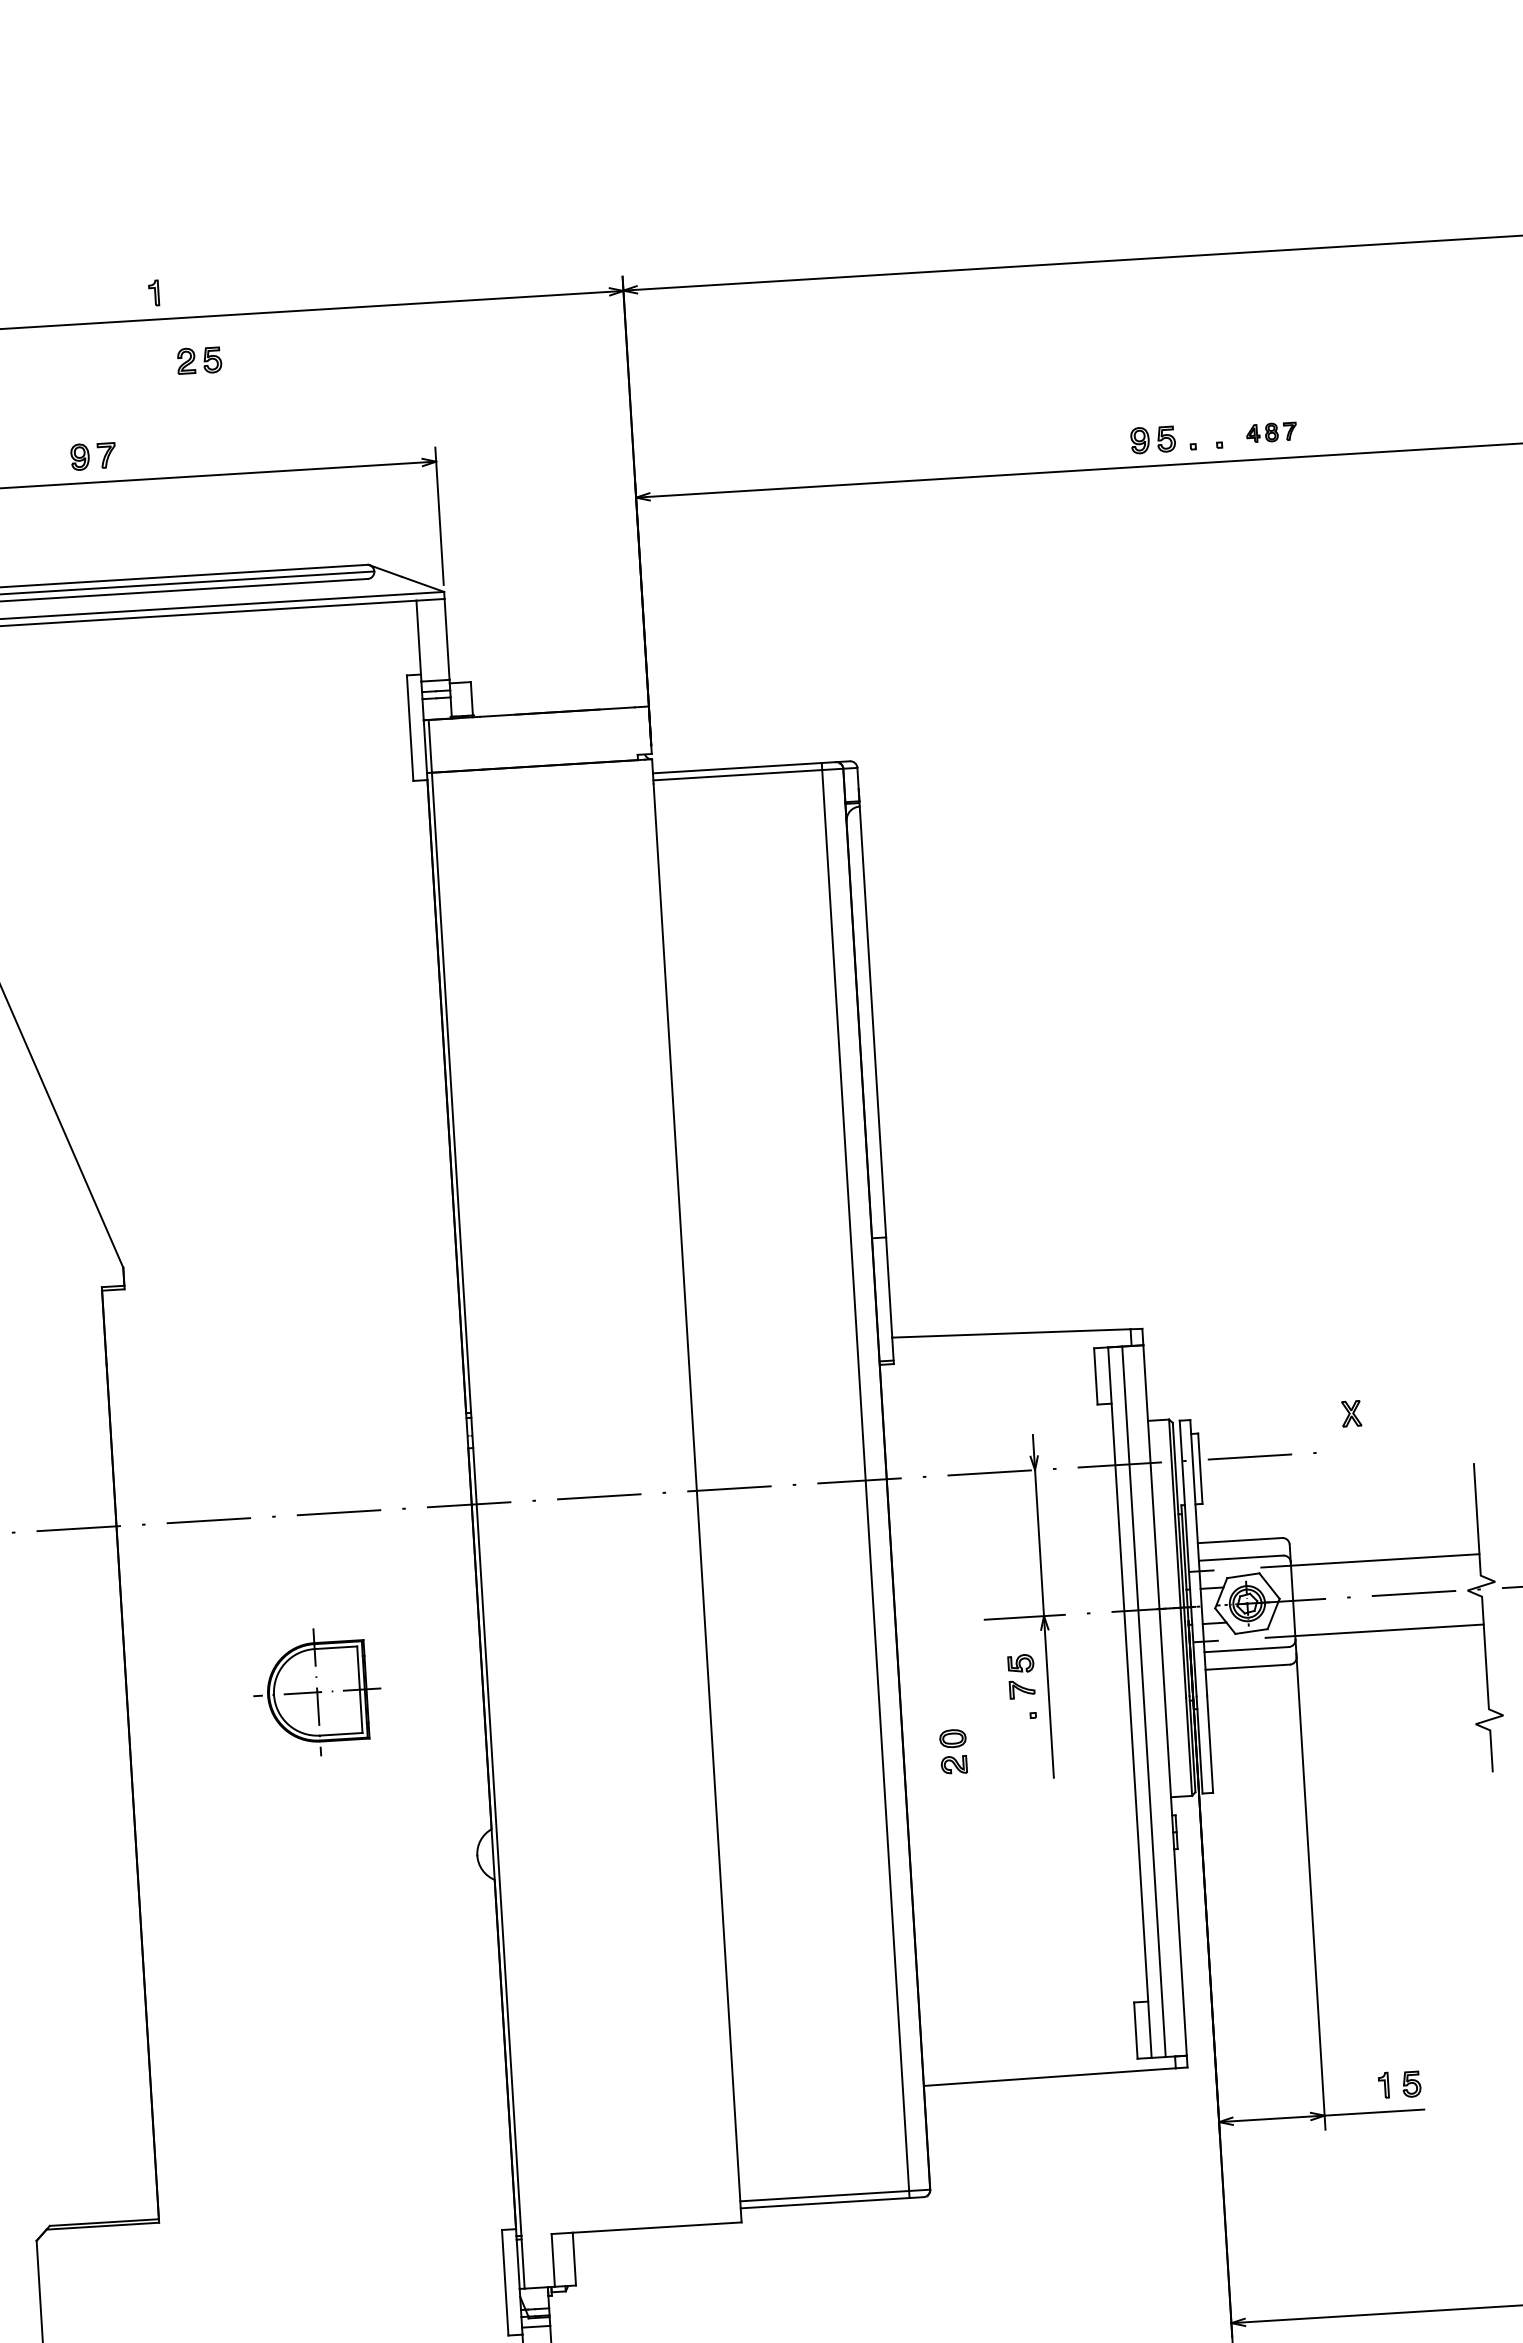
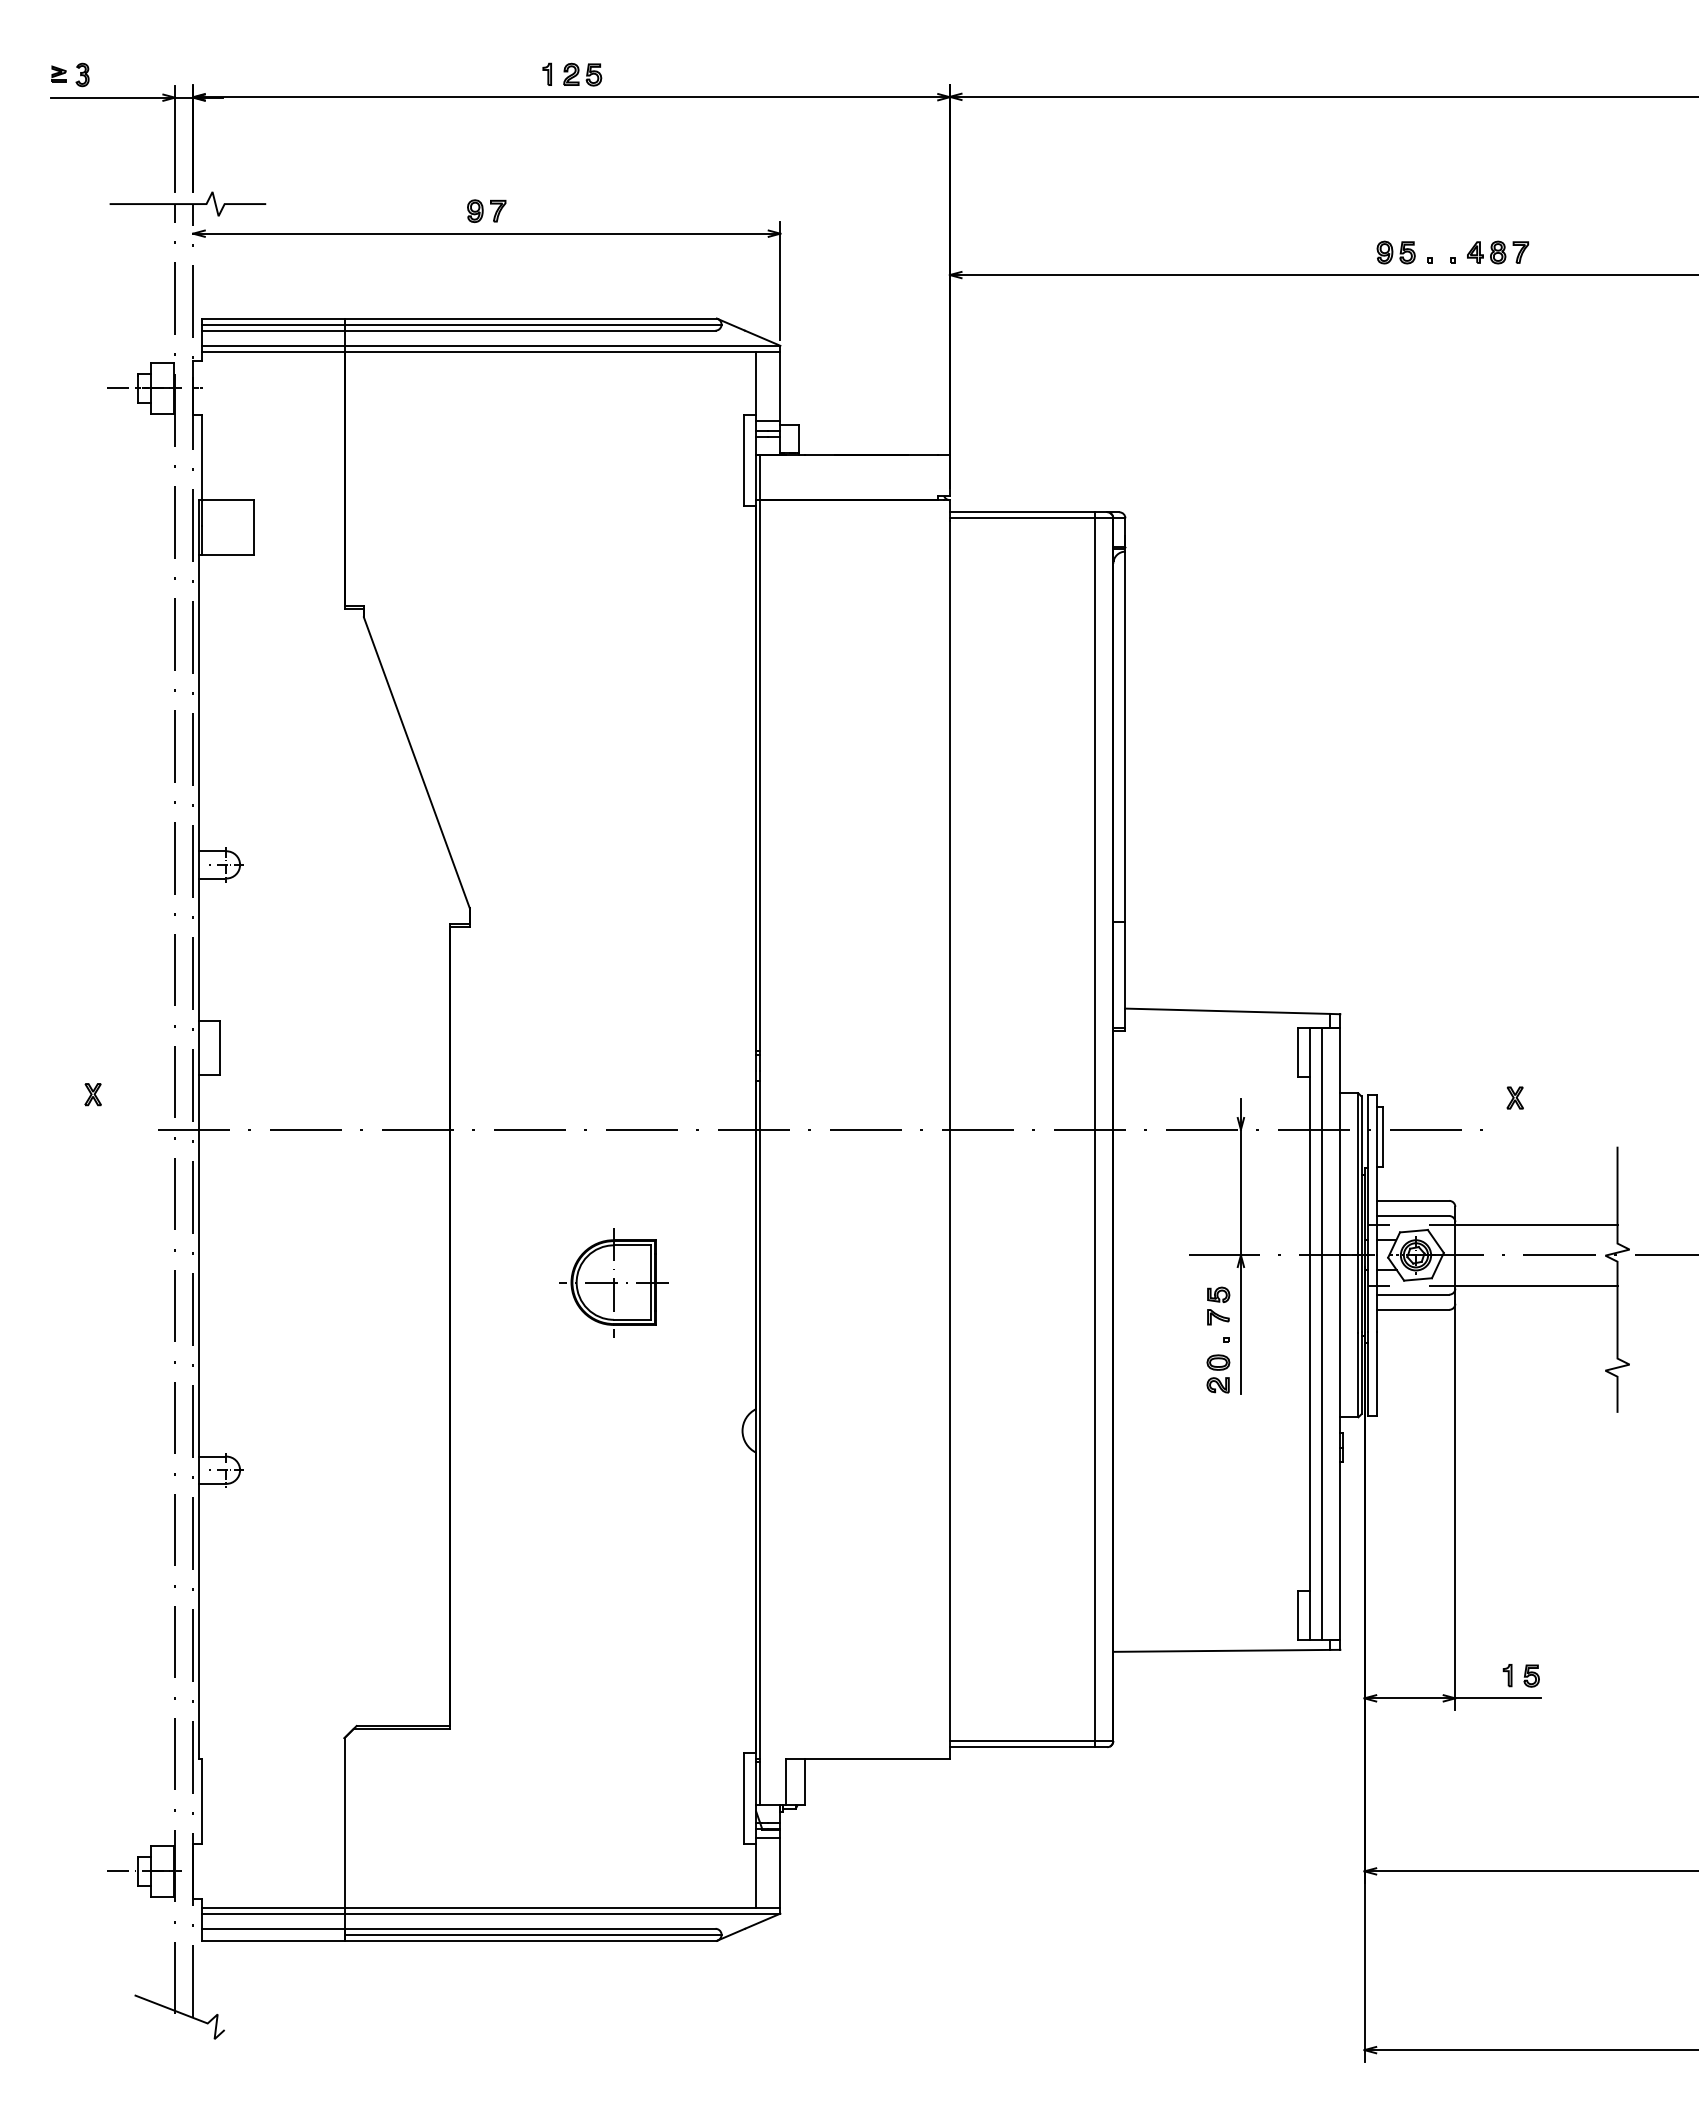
part: (199, 360) -> (582, 74), moved
part: (1272, 432) -> (1498, 252), size x1.43
part: (953, 1751) -> (1218, 1373), moved

